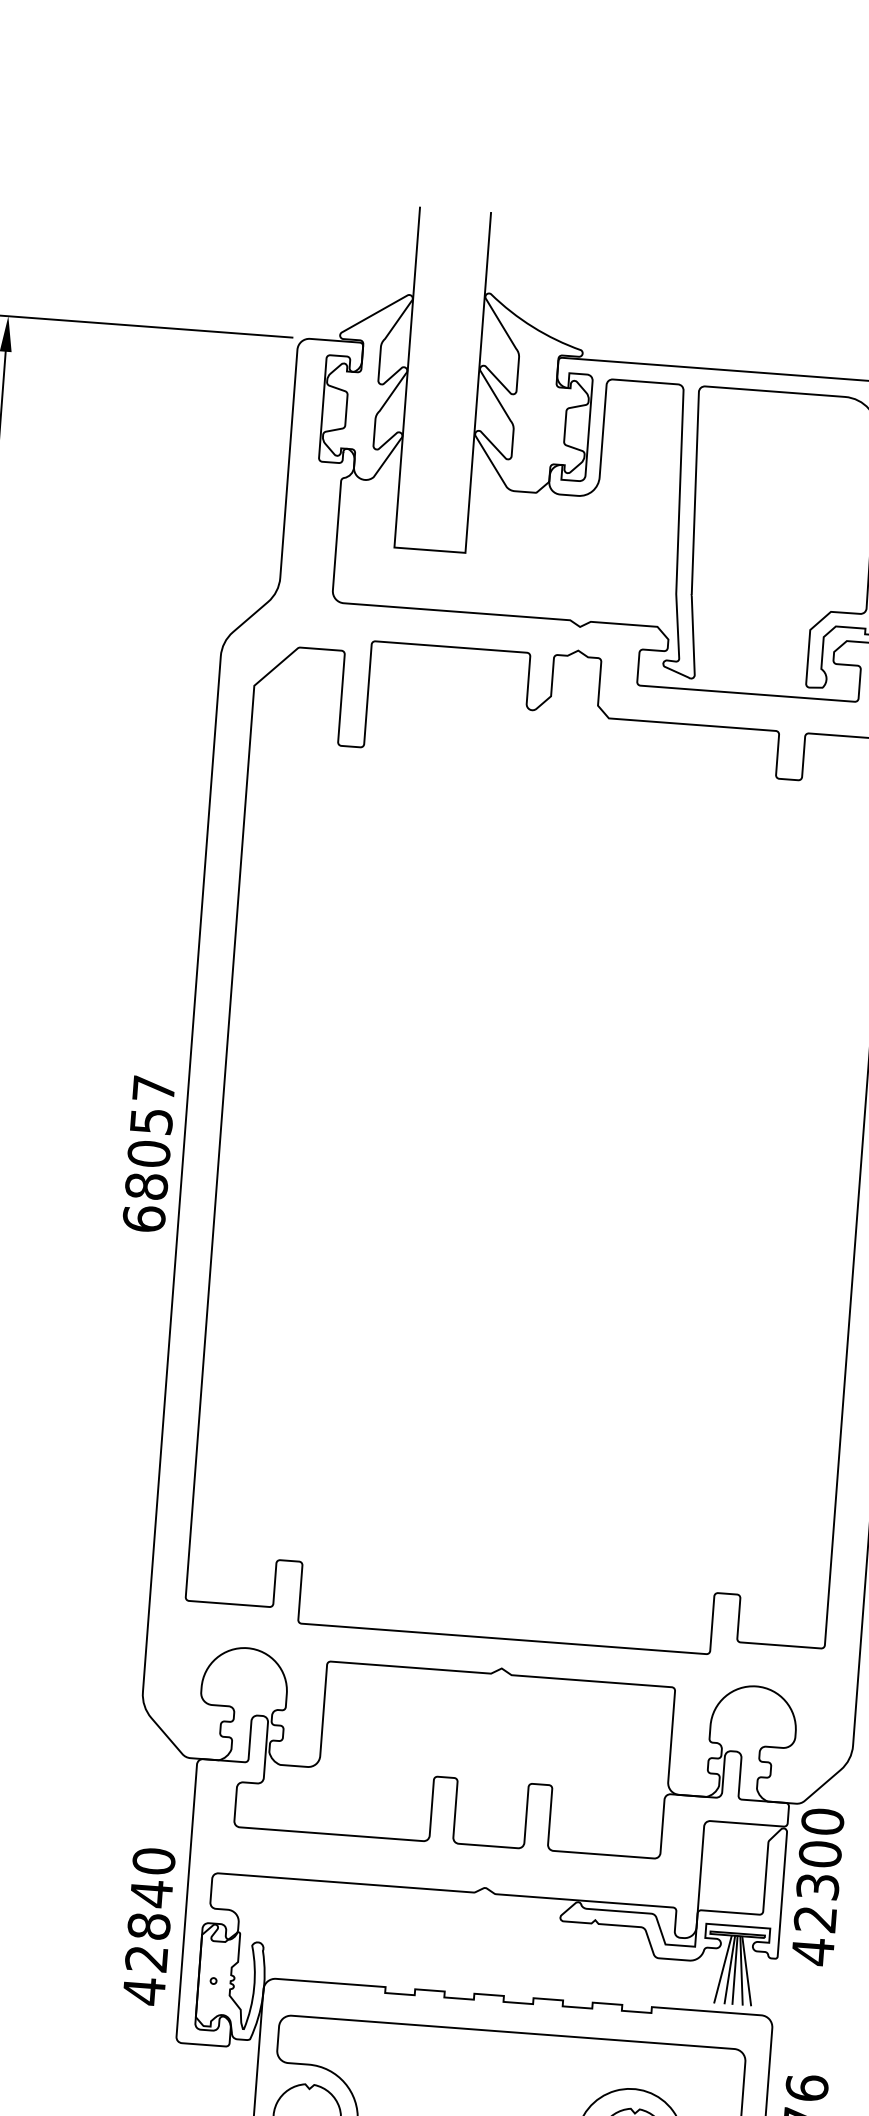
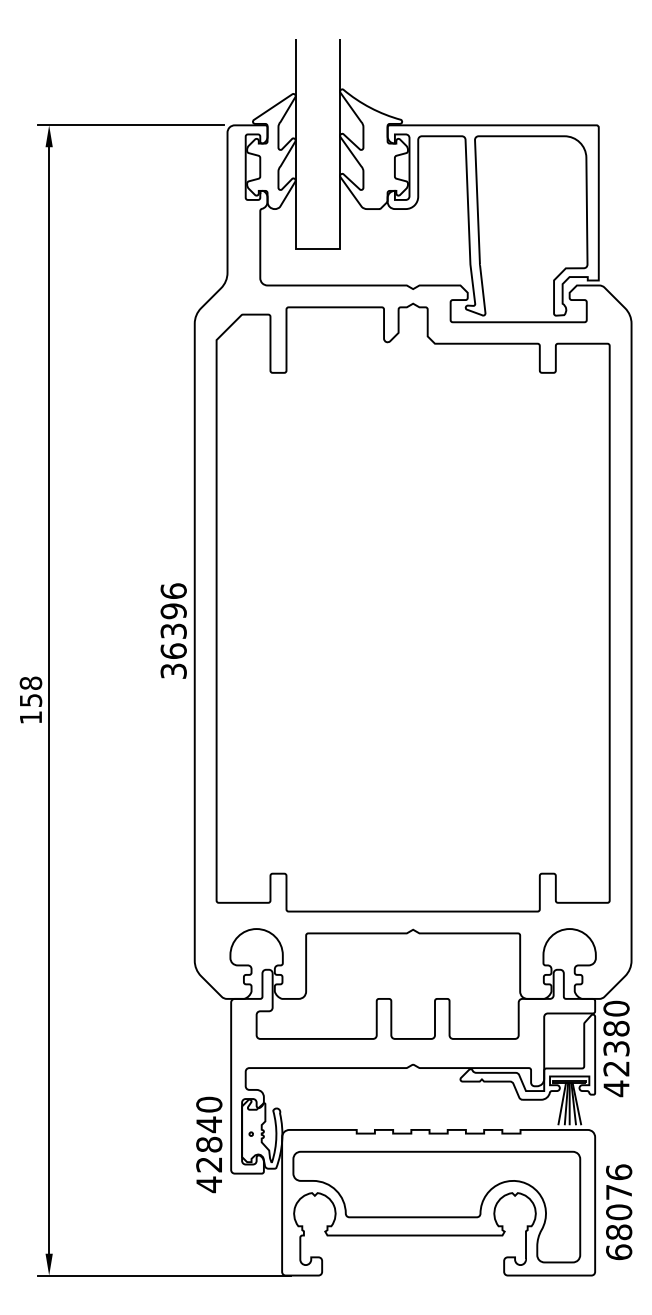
text: (148, 1152) -> (173, 630), 68057 -> 36396
text: (820, 1853) -> (616, 1028), 42300 -> 42380
text: (149, 1926) -> (209, 1144), moved

